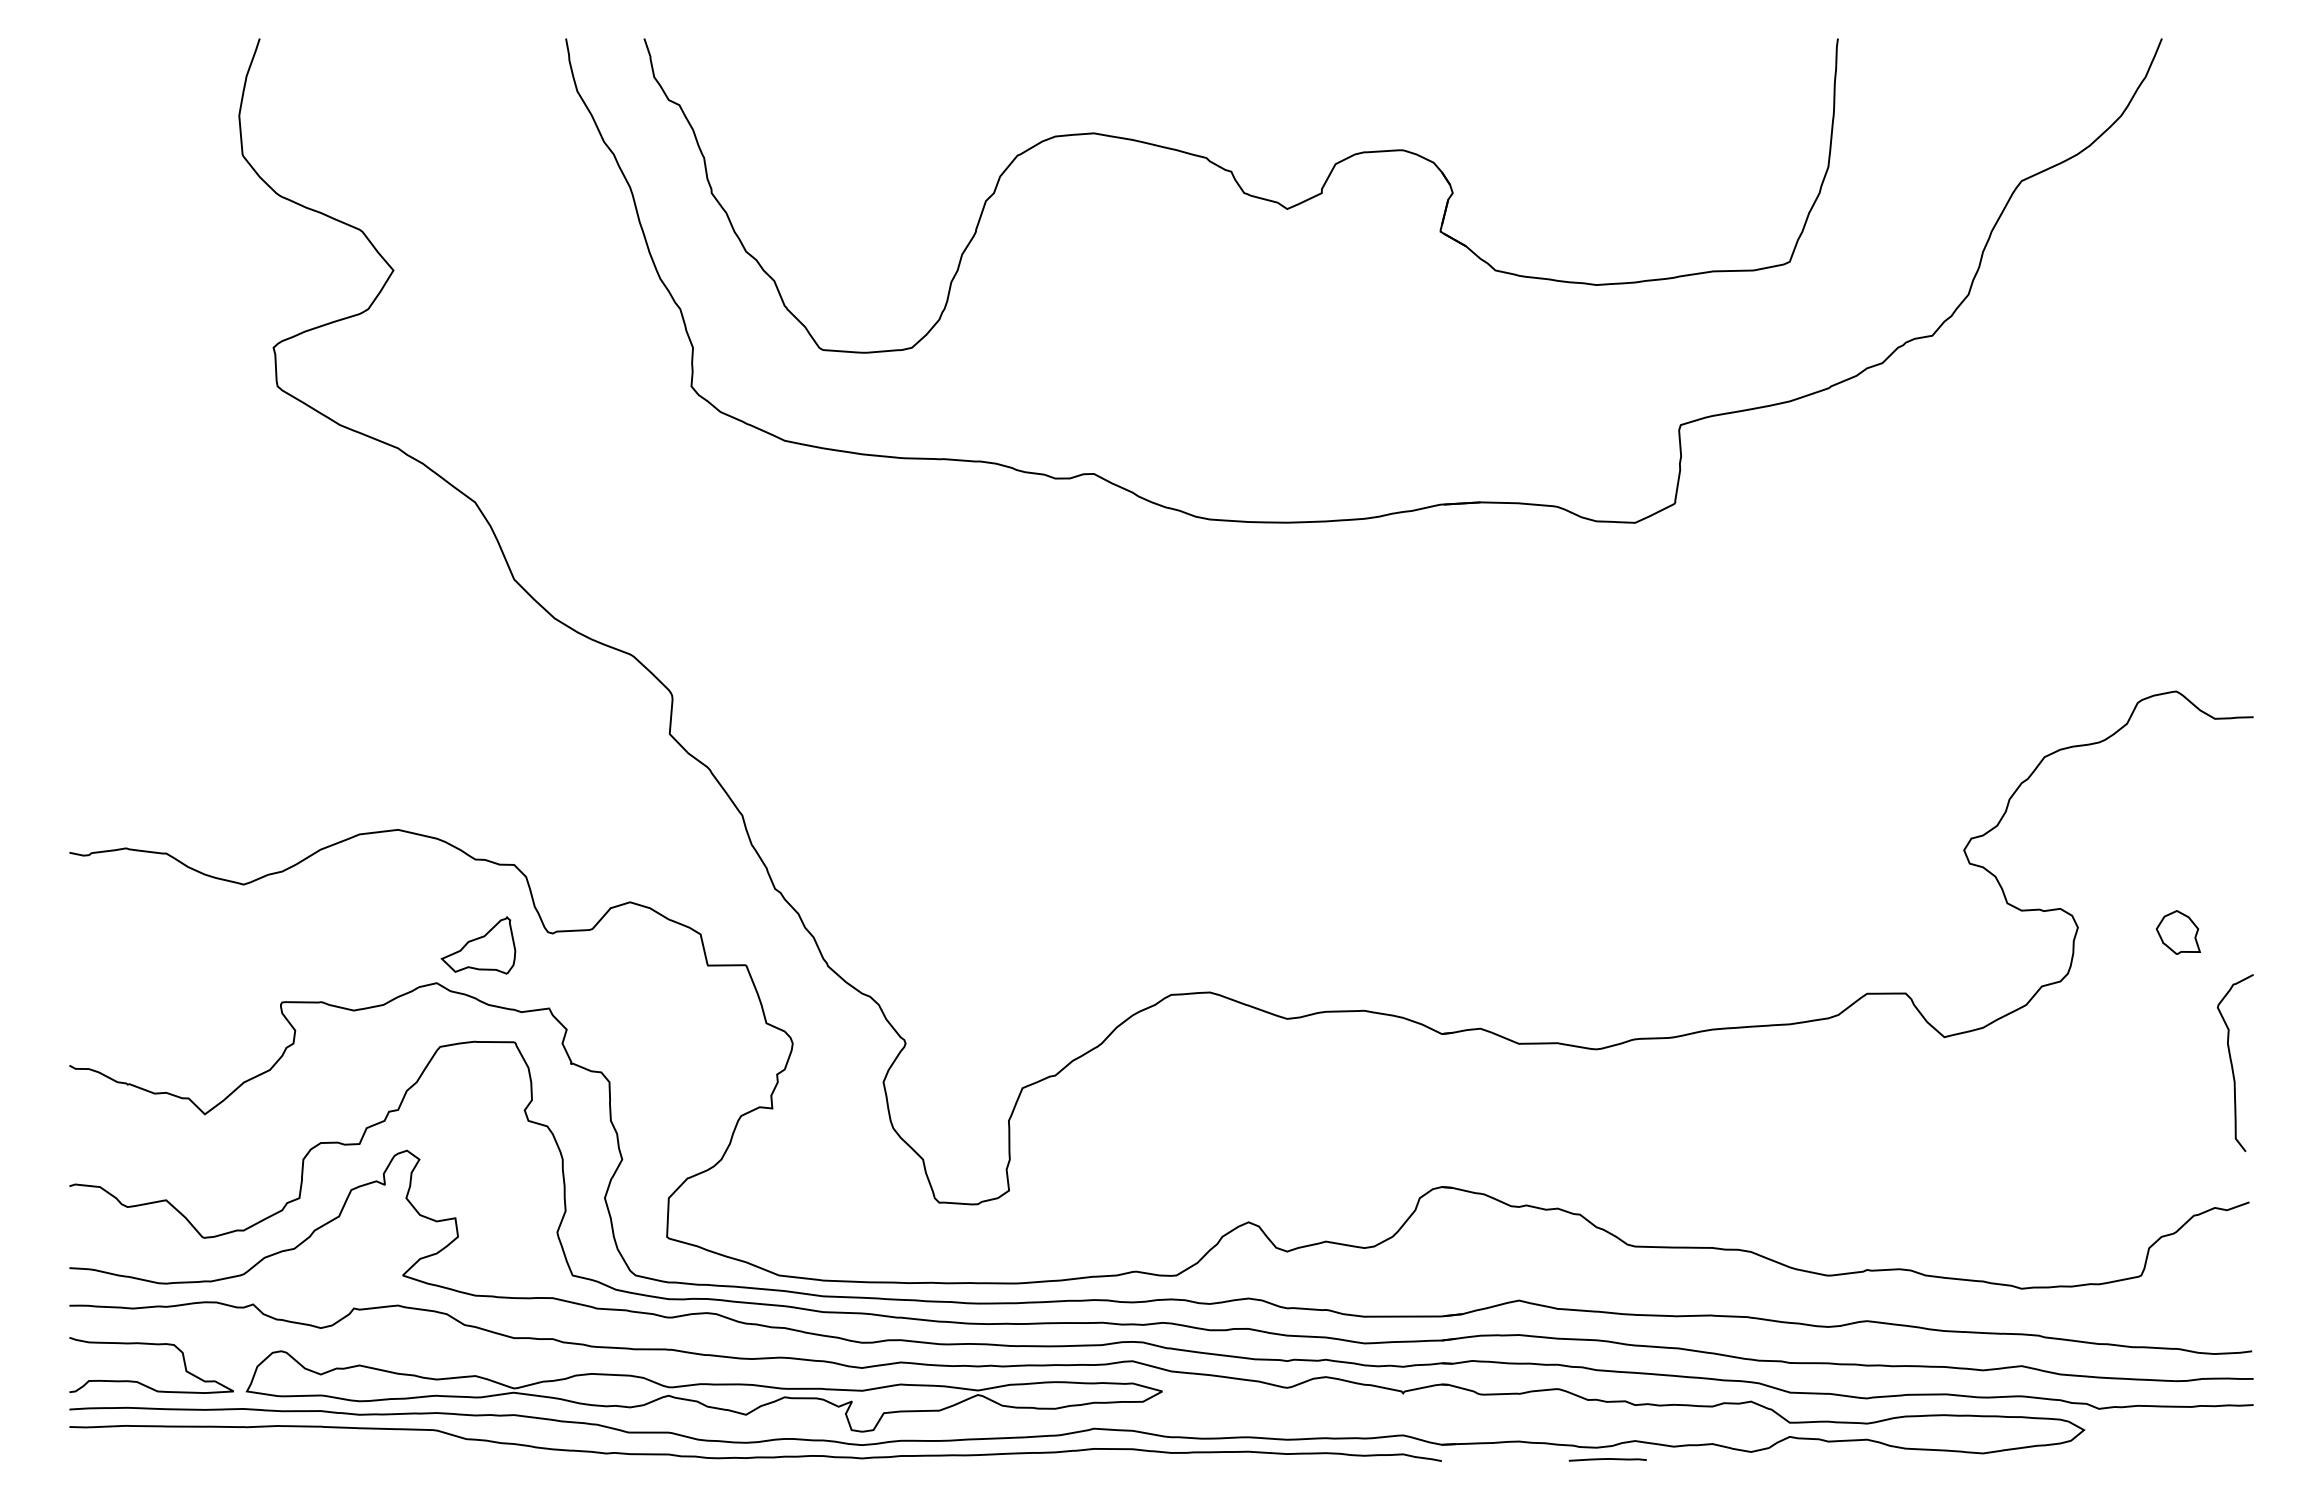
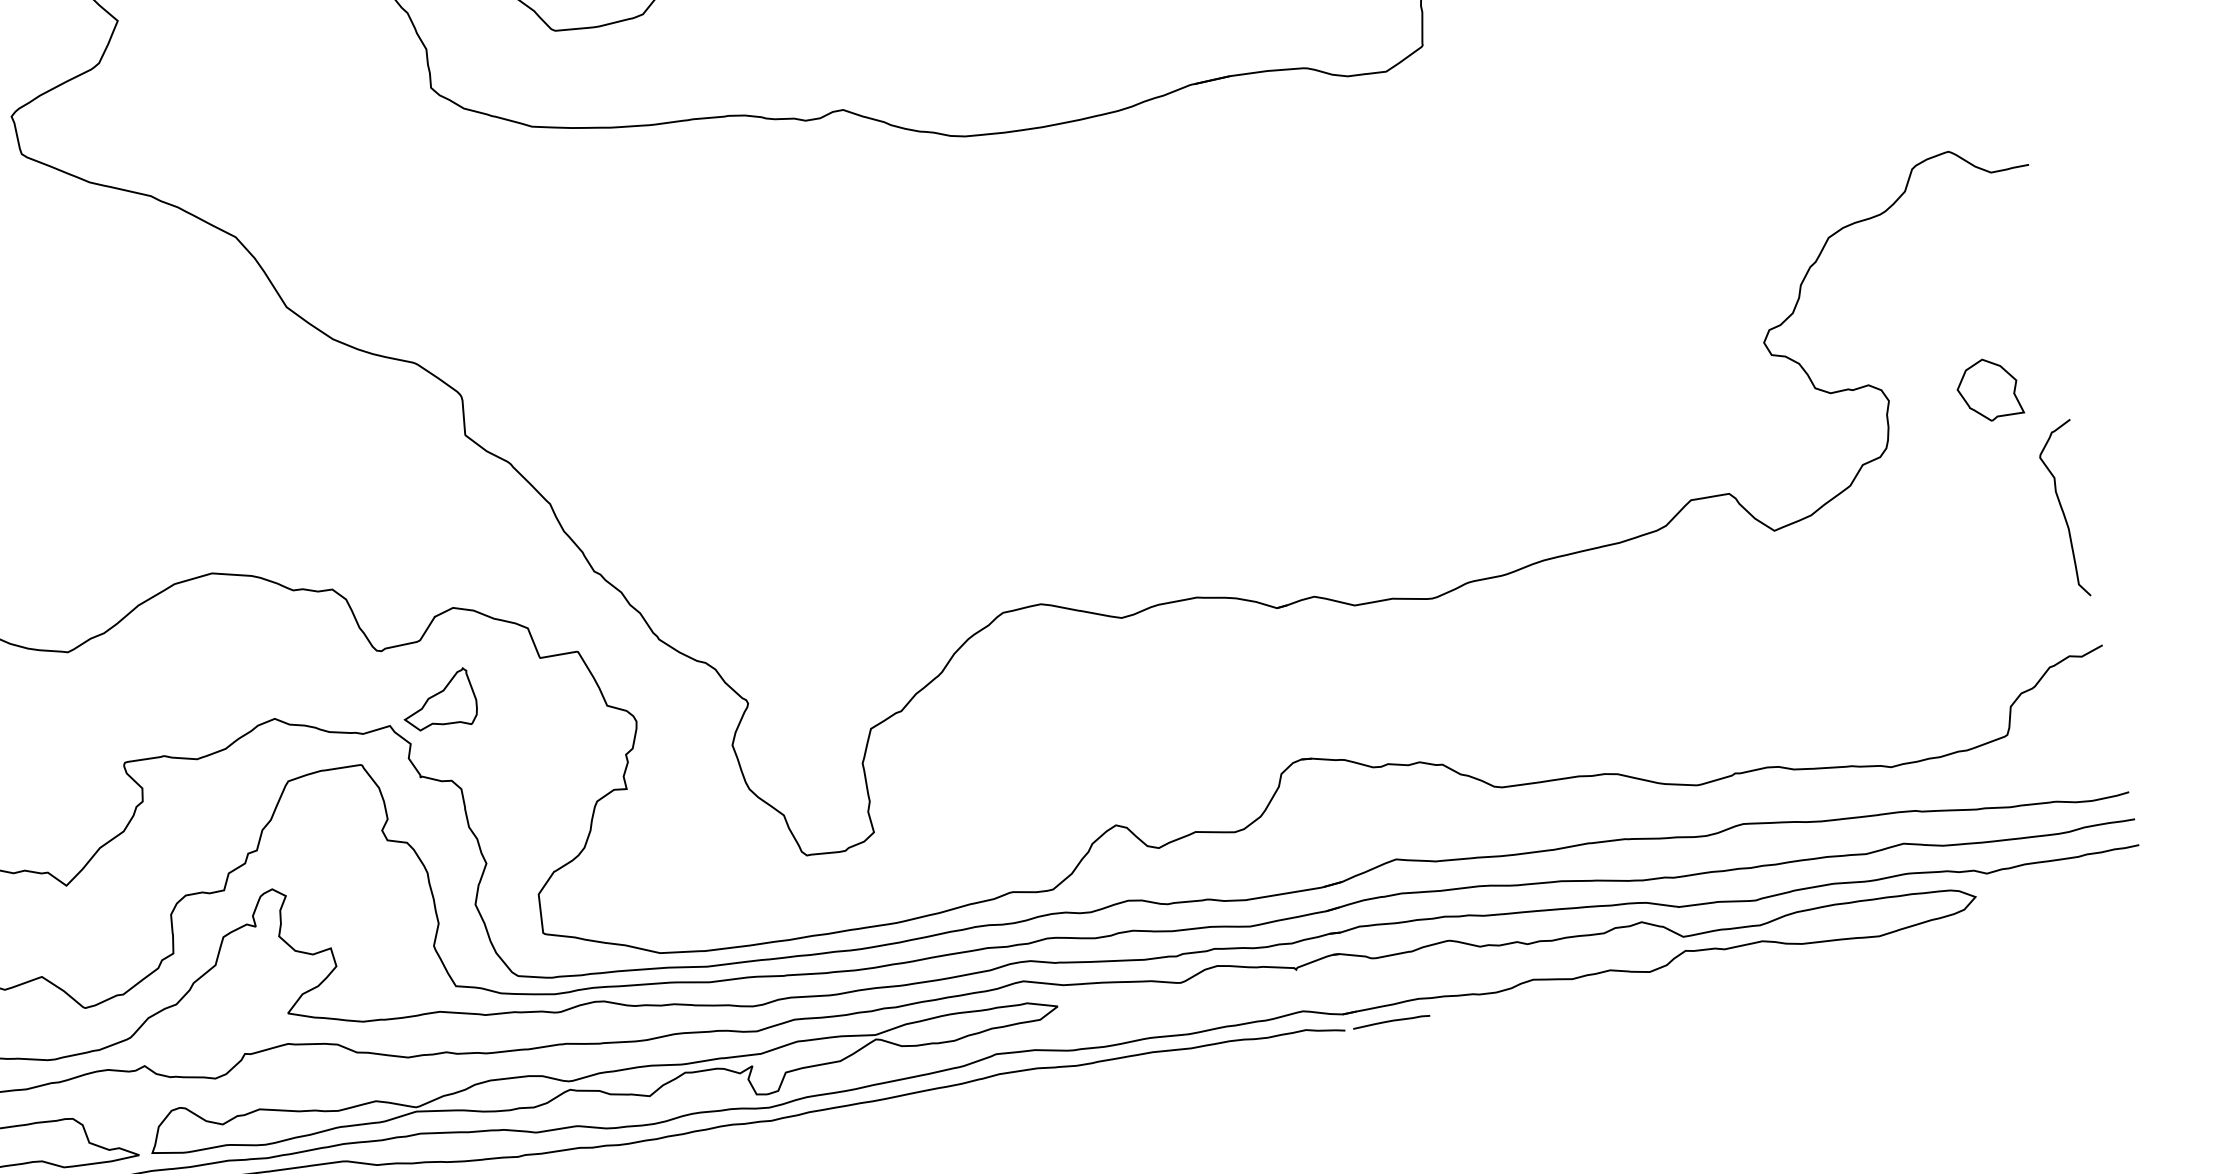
part: (2178, 932) -> (1989, 389), size x1.43
part: (478, 945) -> (439, 700), moved
line: (1607, 1459) -> (1391, 1021), moved

